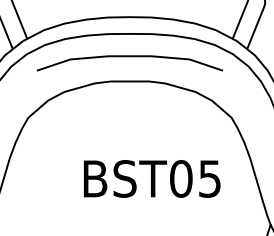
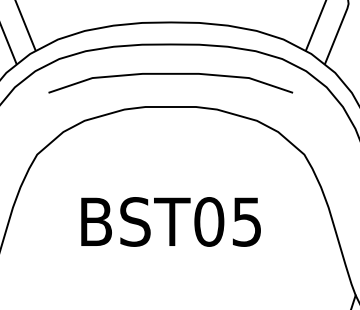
text: (152, 178) -> (171, 221), moved

